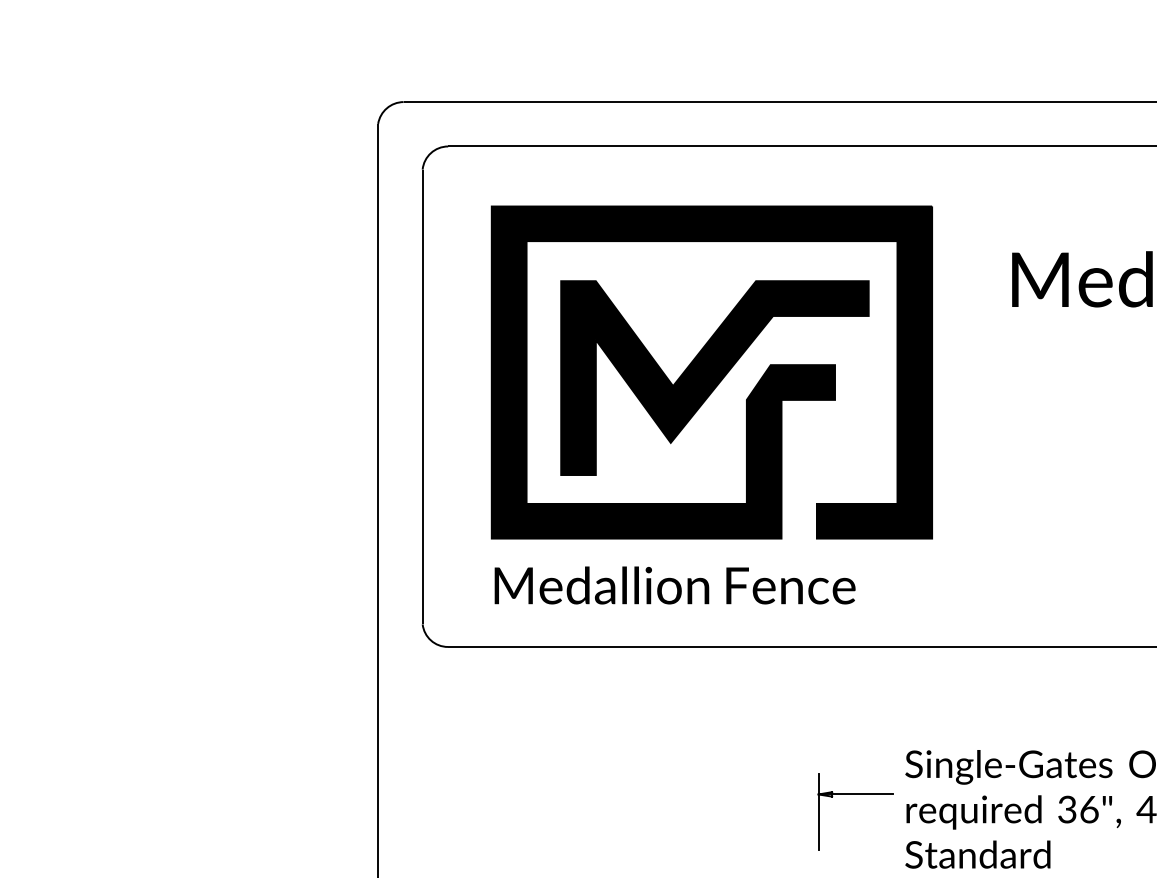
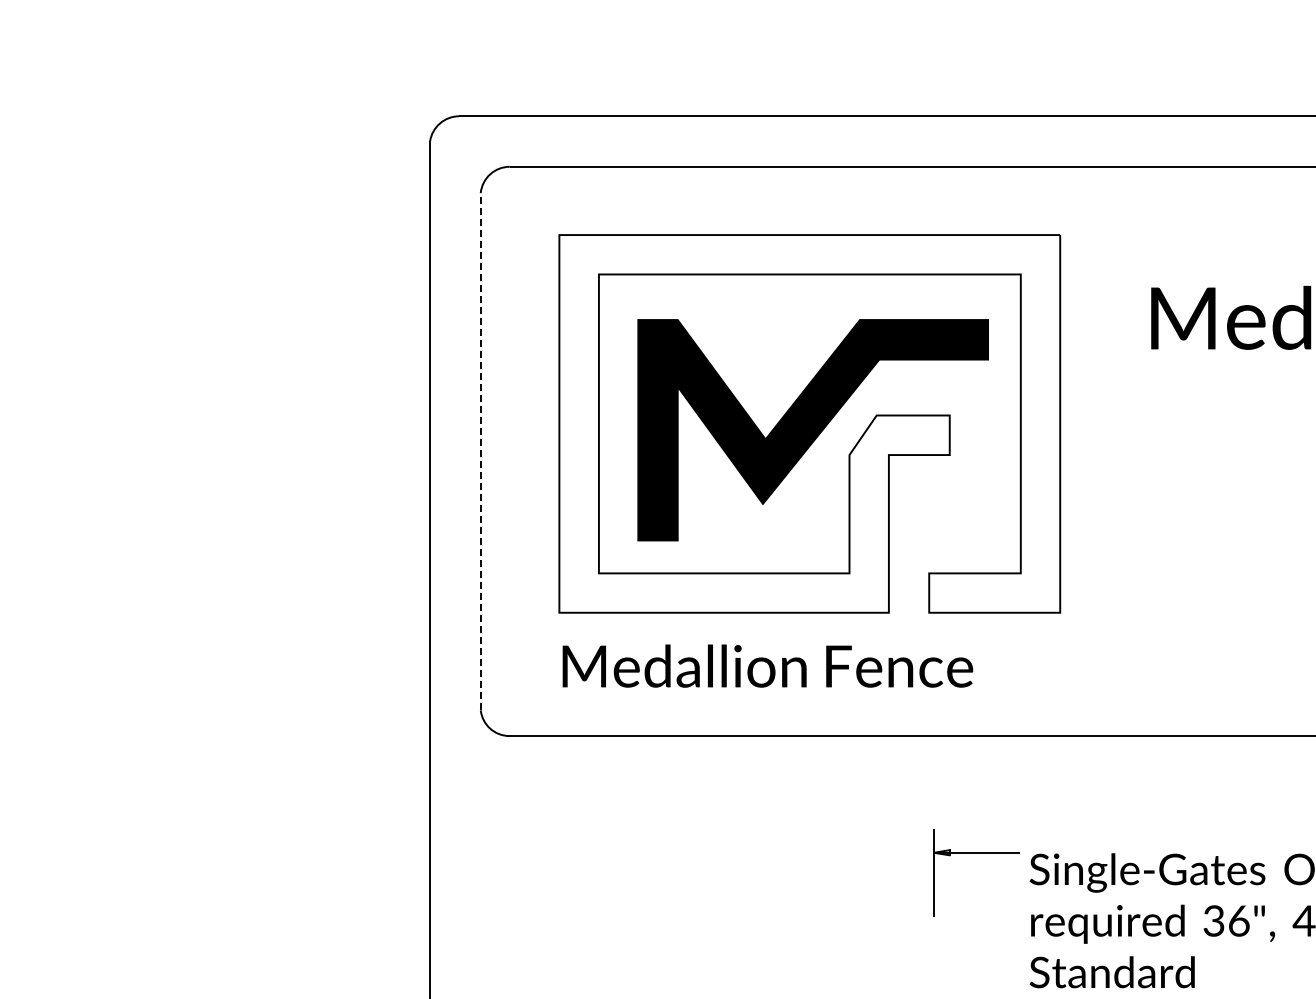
fill: (711, 372) -> (809, 423), removed
line: (422, 396) -> (480, 451), solid -> dashed
part: (855, 795) -> (976, 853), moved

